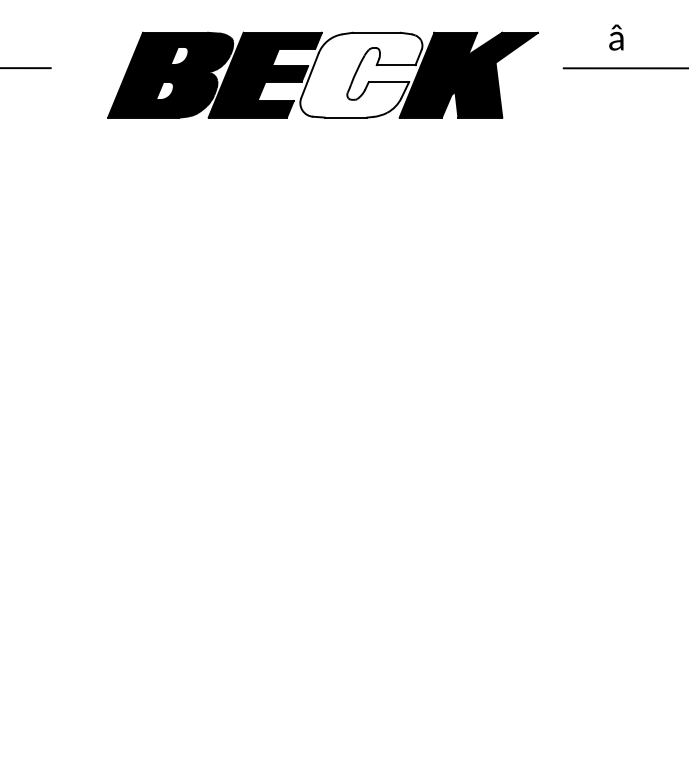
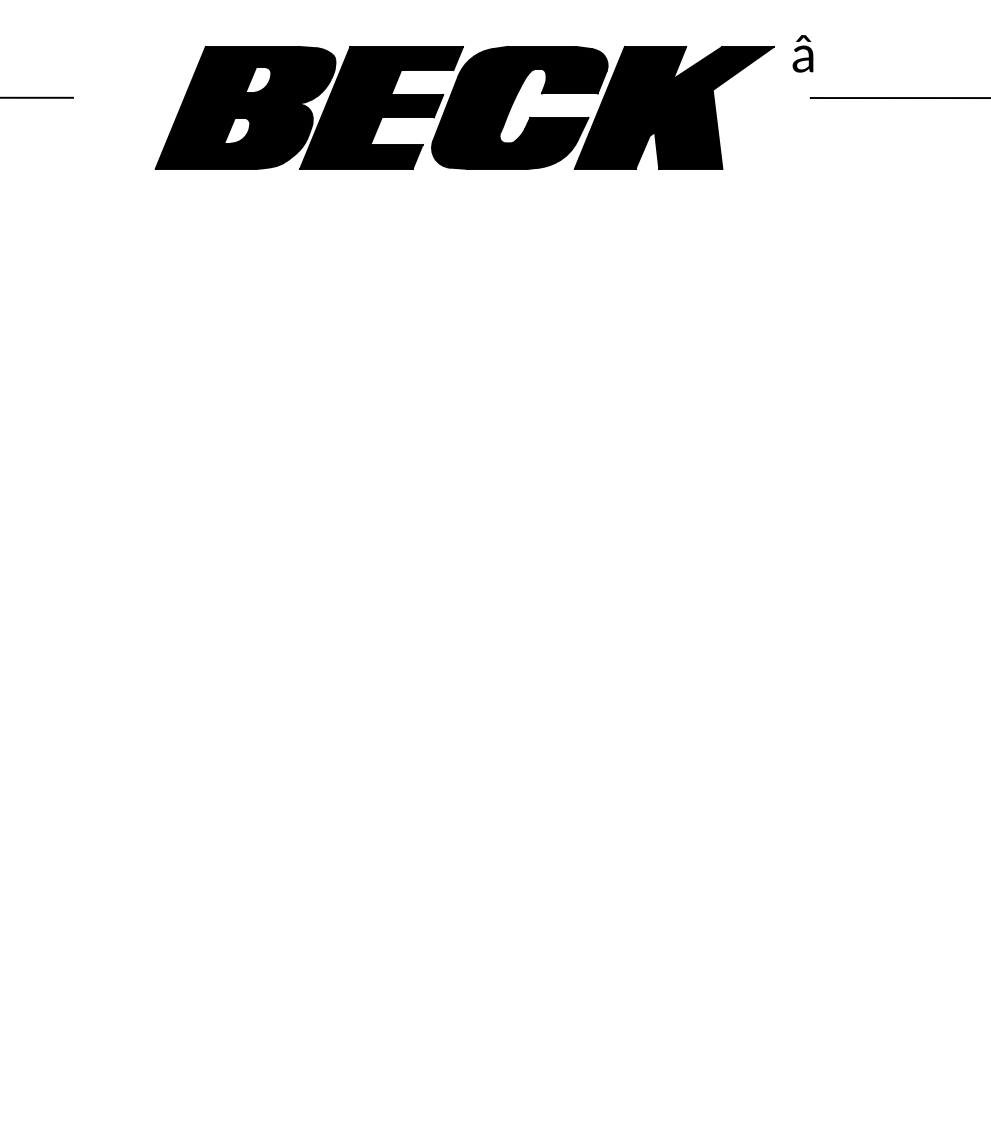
text: (616, 37) -> (803, 53), moved
fill: (361, 74) -> (519, 106), added

